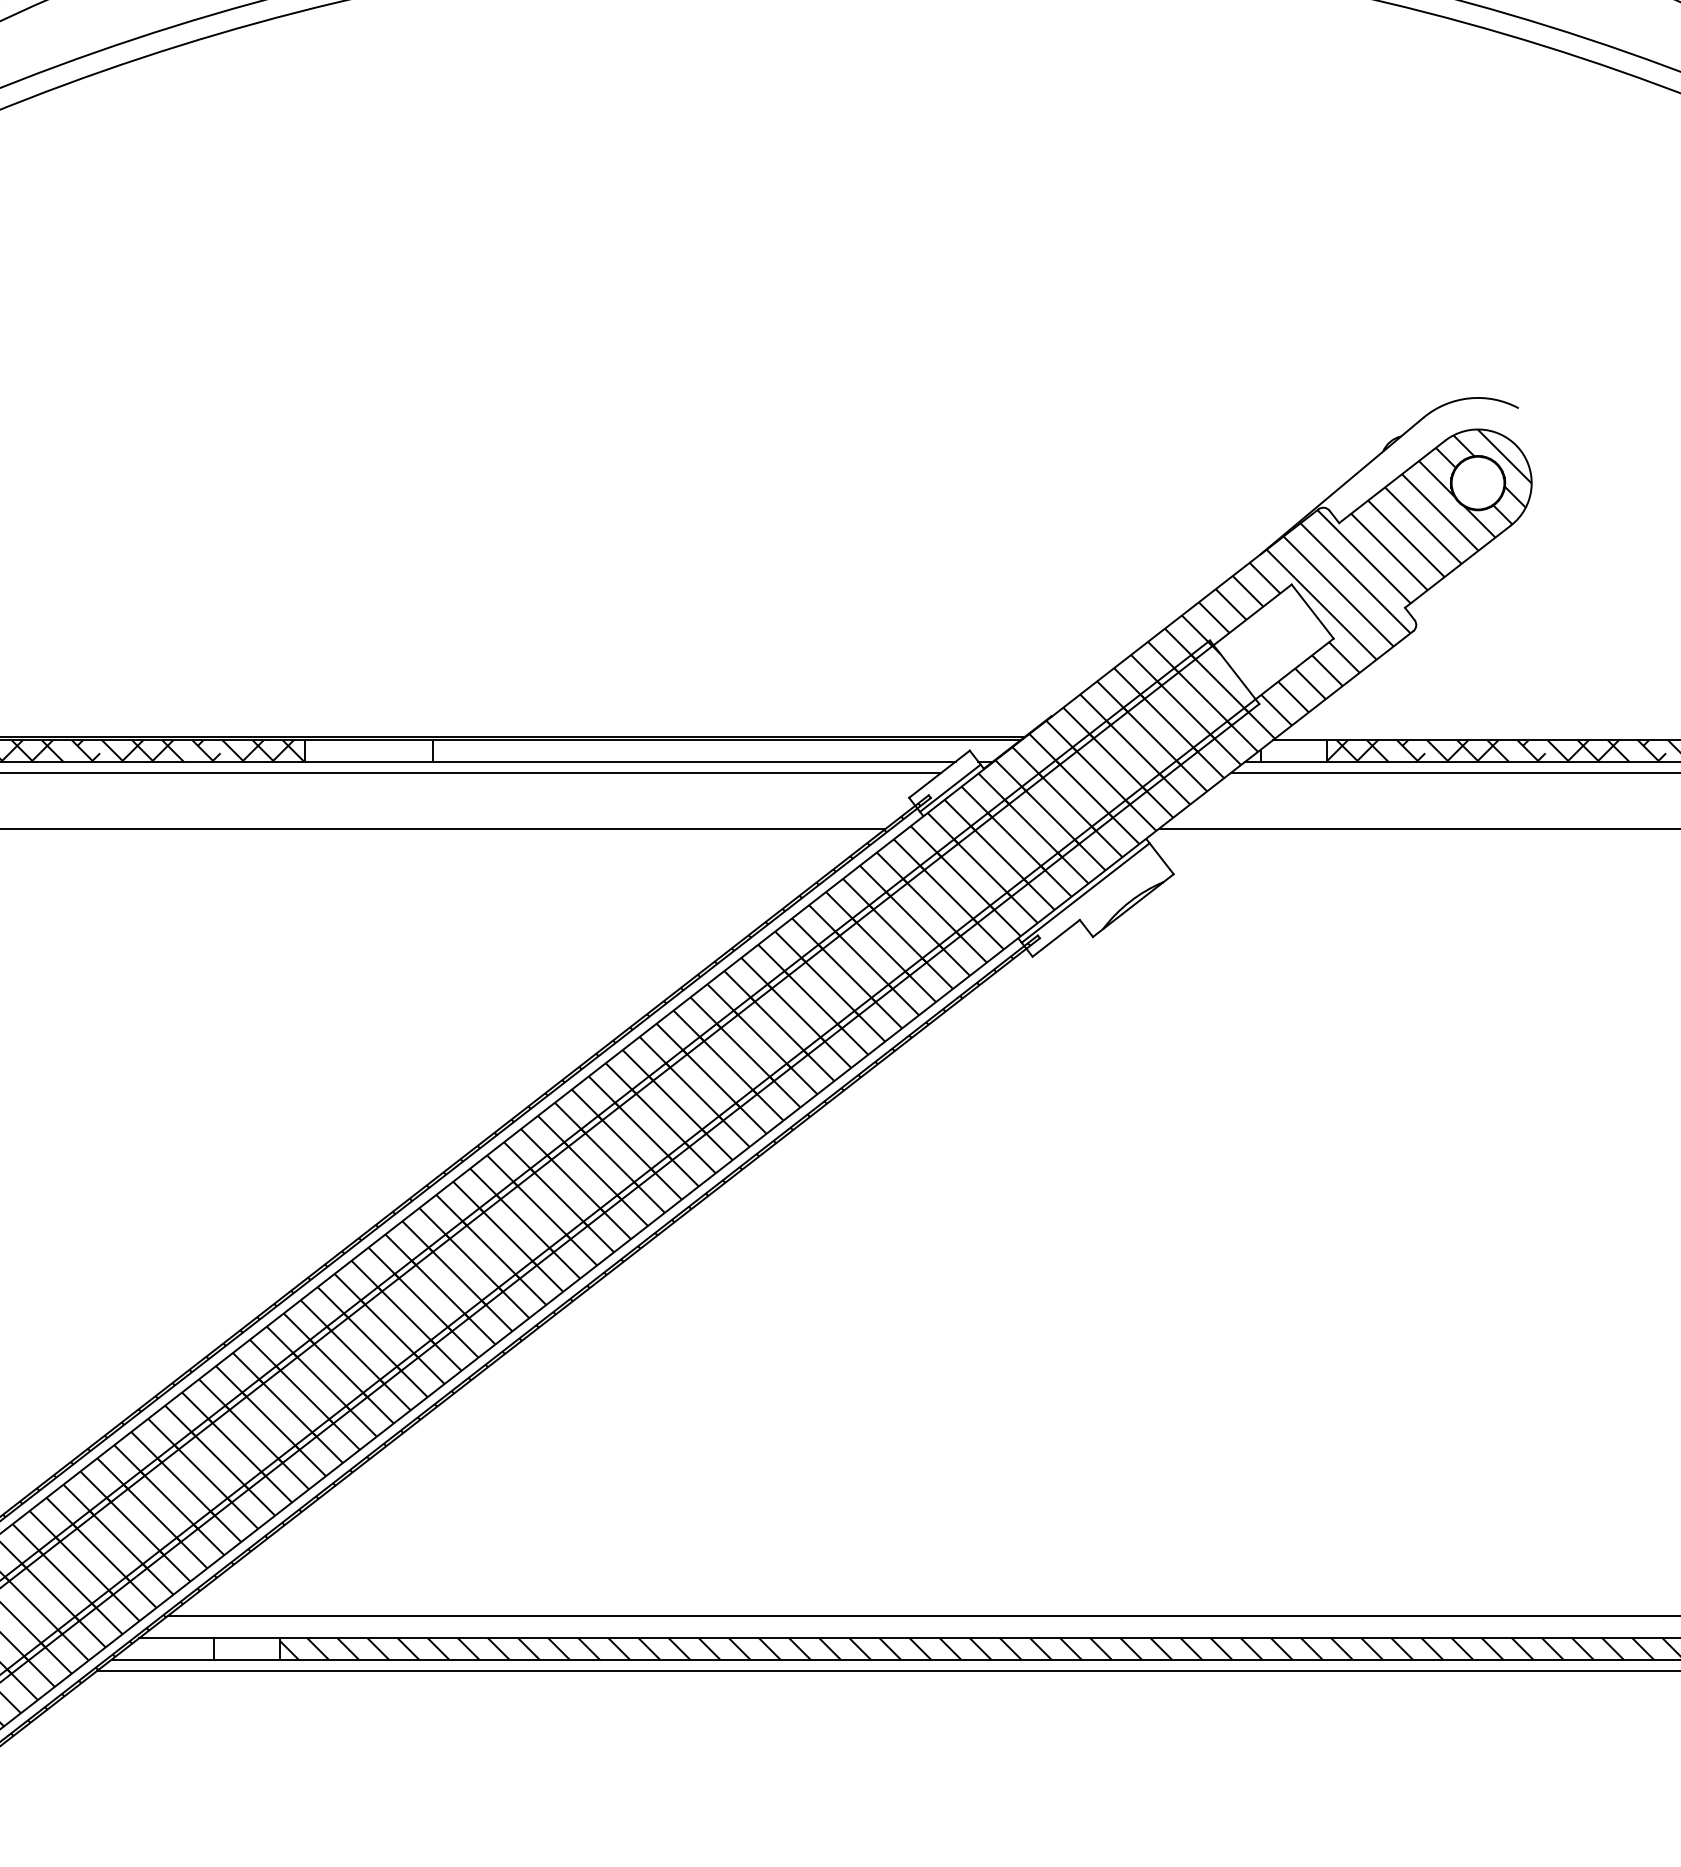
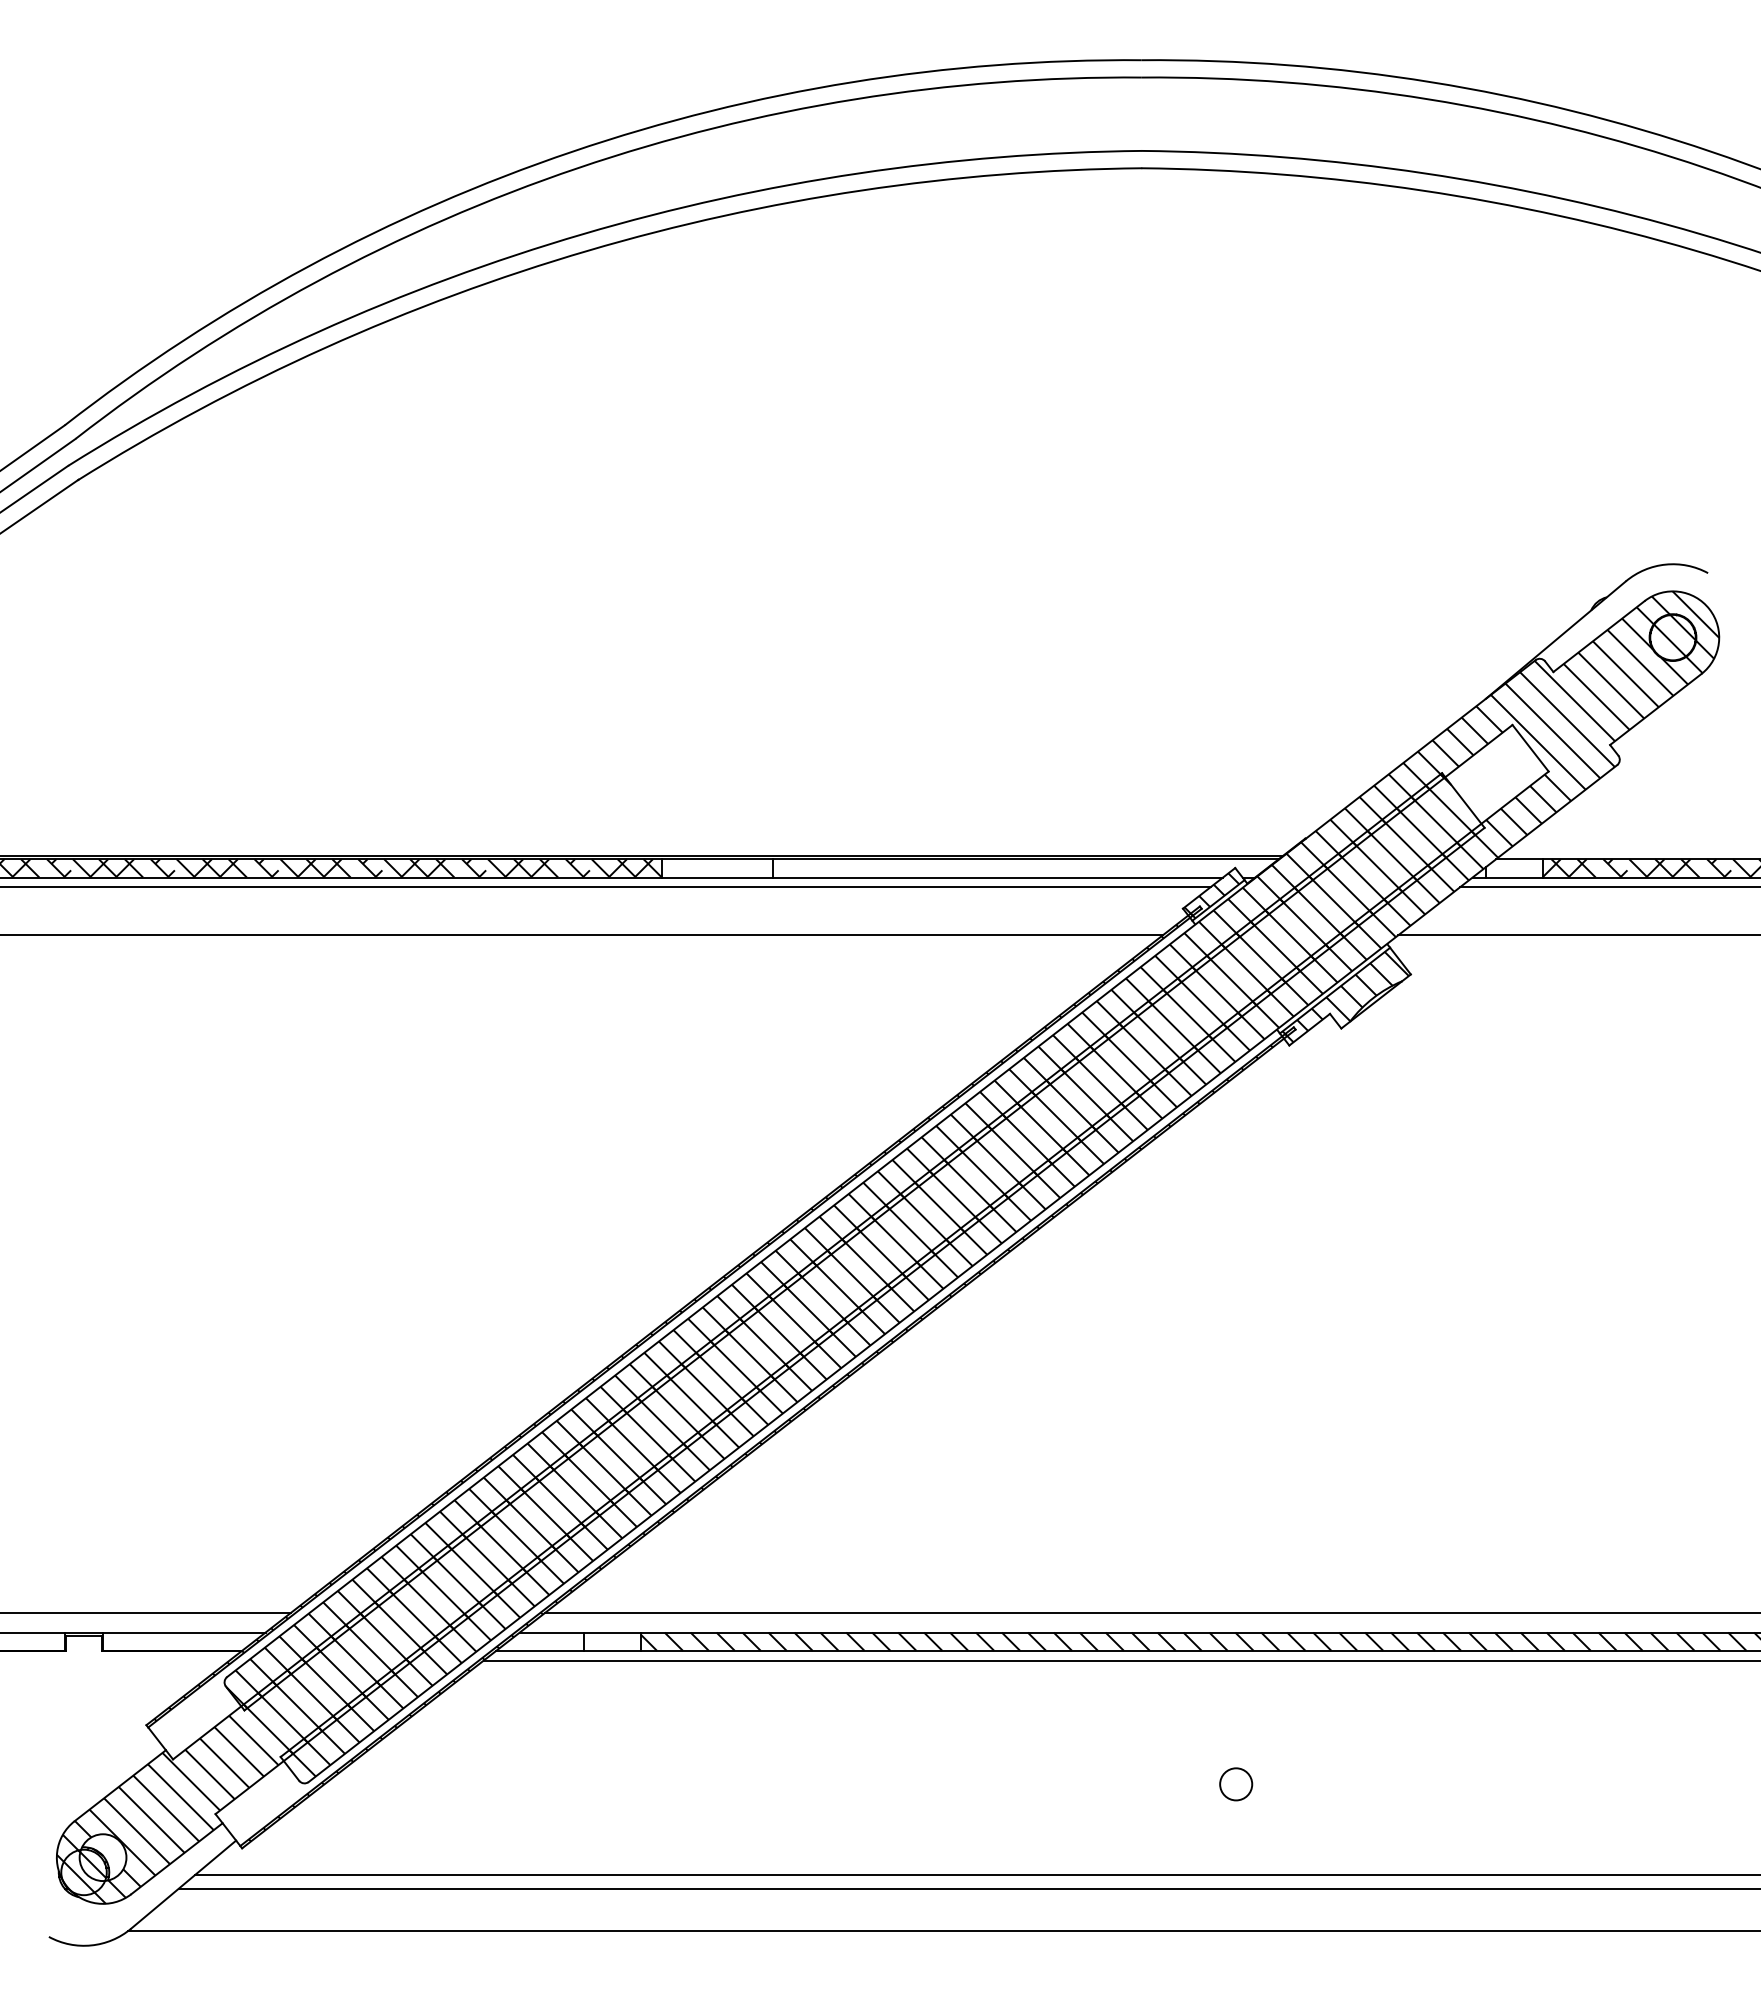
hatch: (1479, 480) -> (1674, 635), added
hatch: (942, 782) -> (1211, 895), added
hatch: (1097, 899) -> (1345, 996), added
circle: (971, 1814) -> (1236, 1784), added

